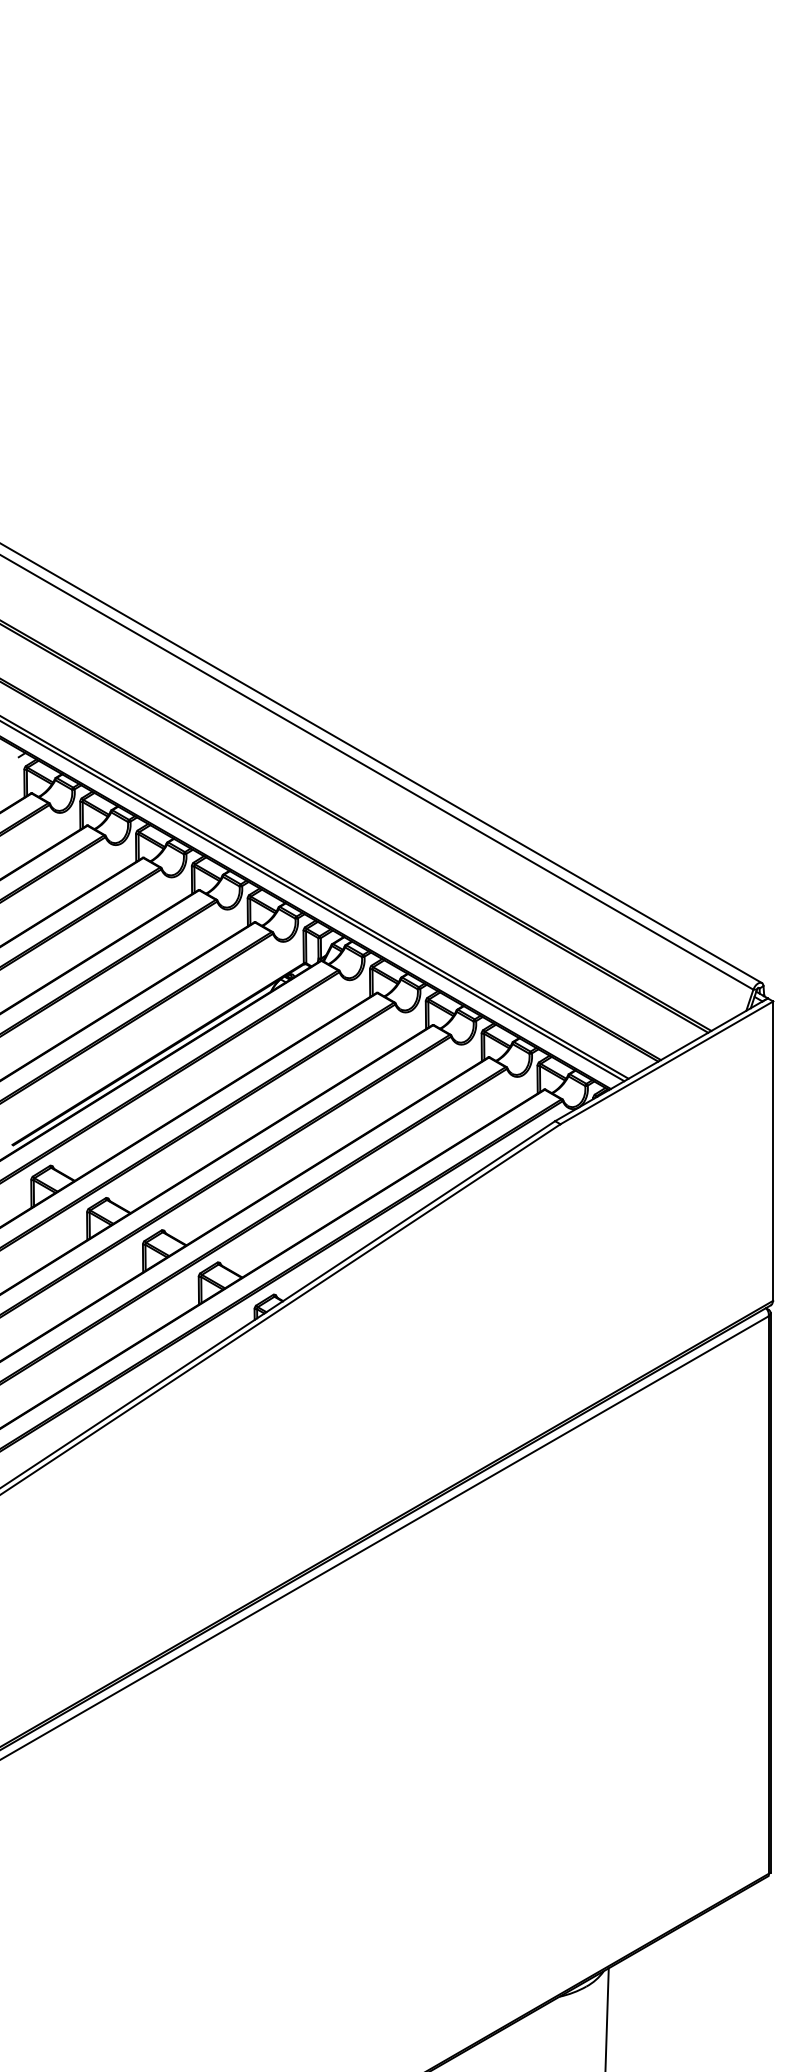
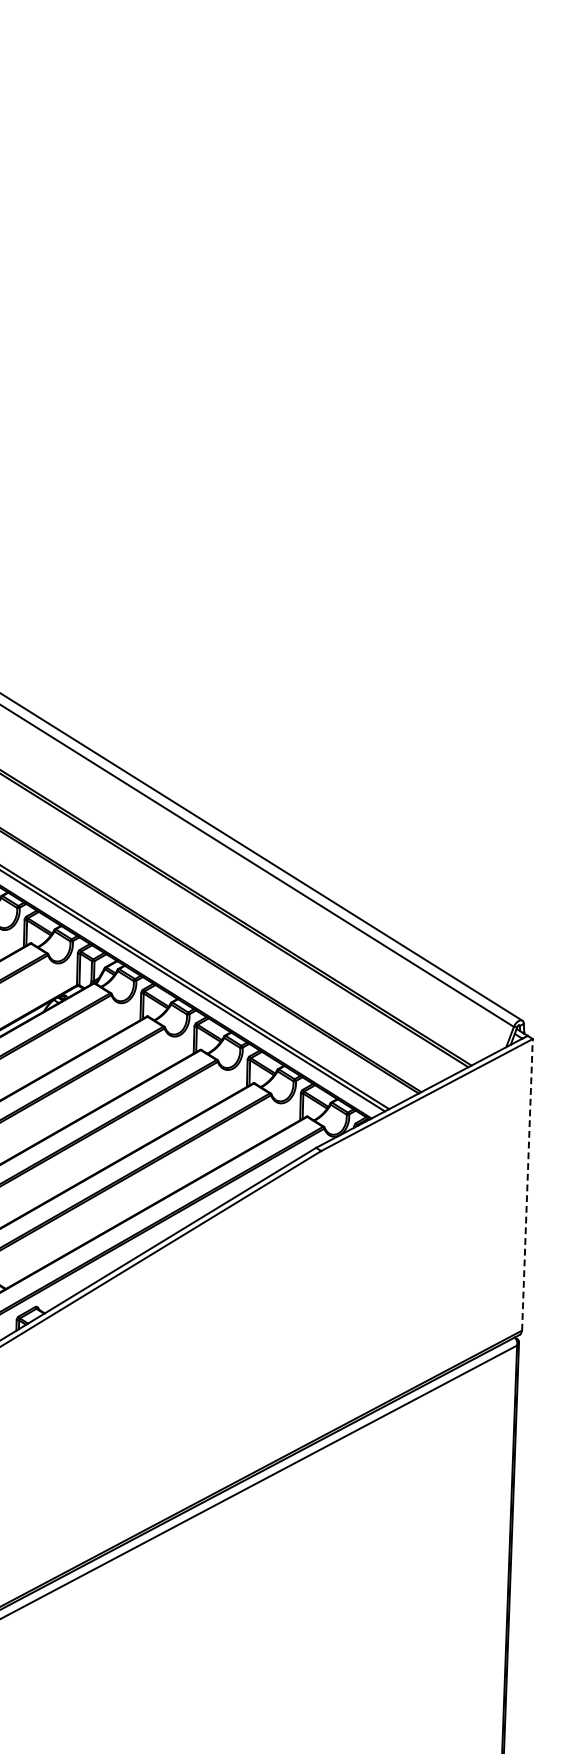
line: (773, 1151) -> (527, 1185), solid -> dashed

